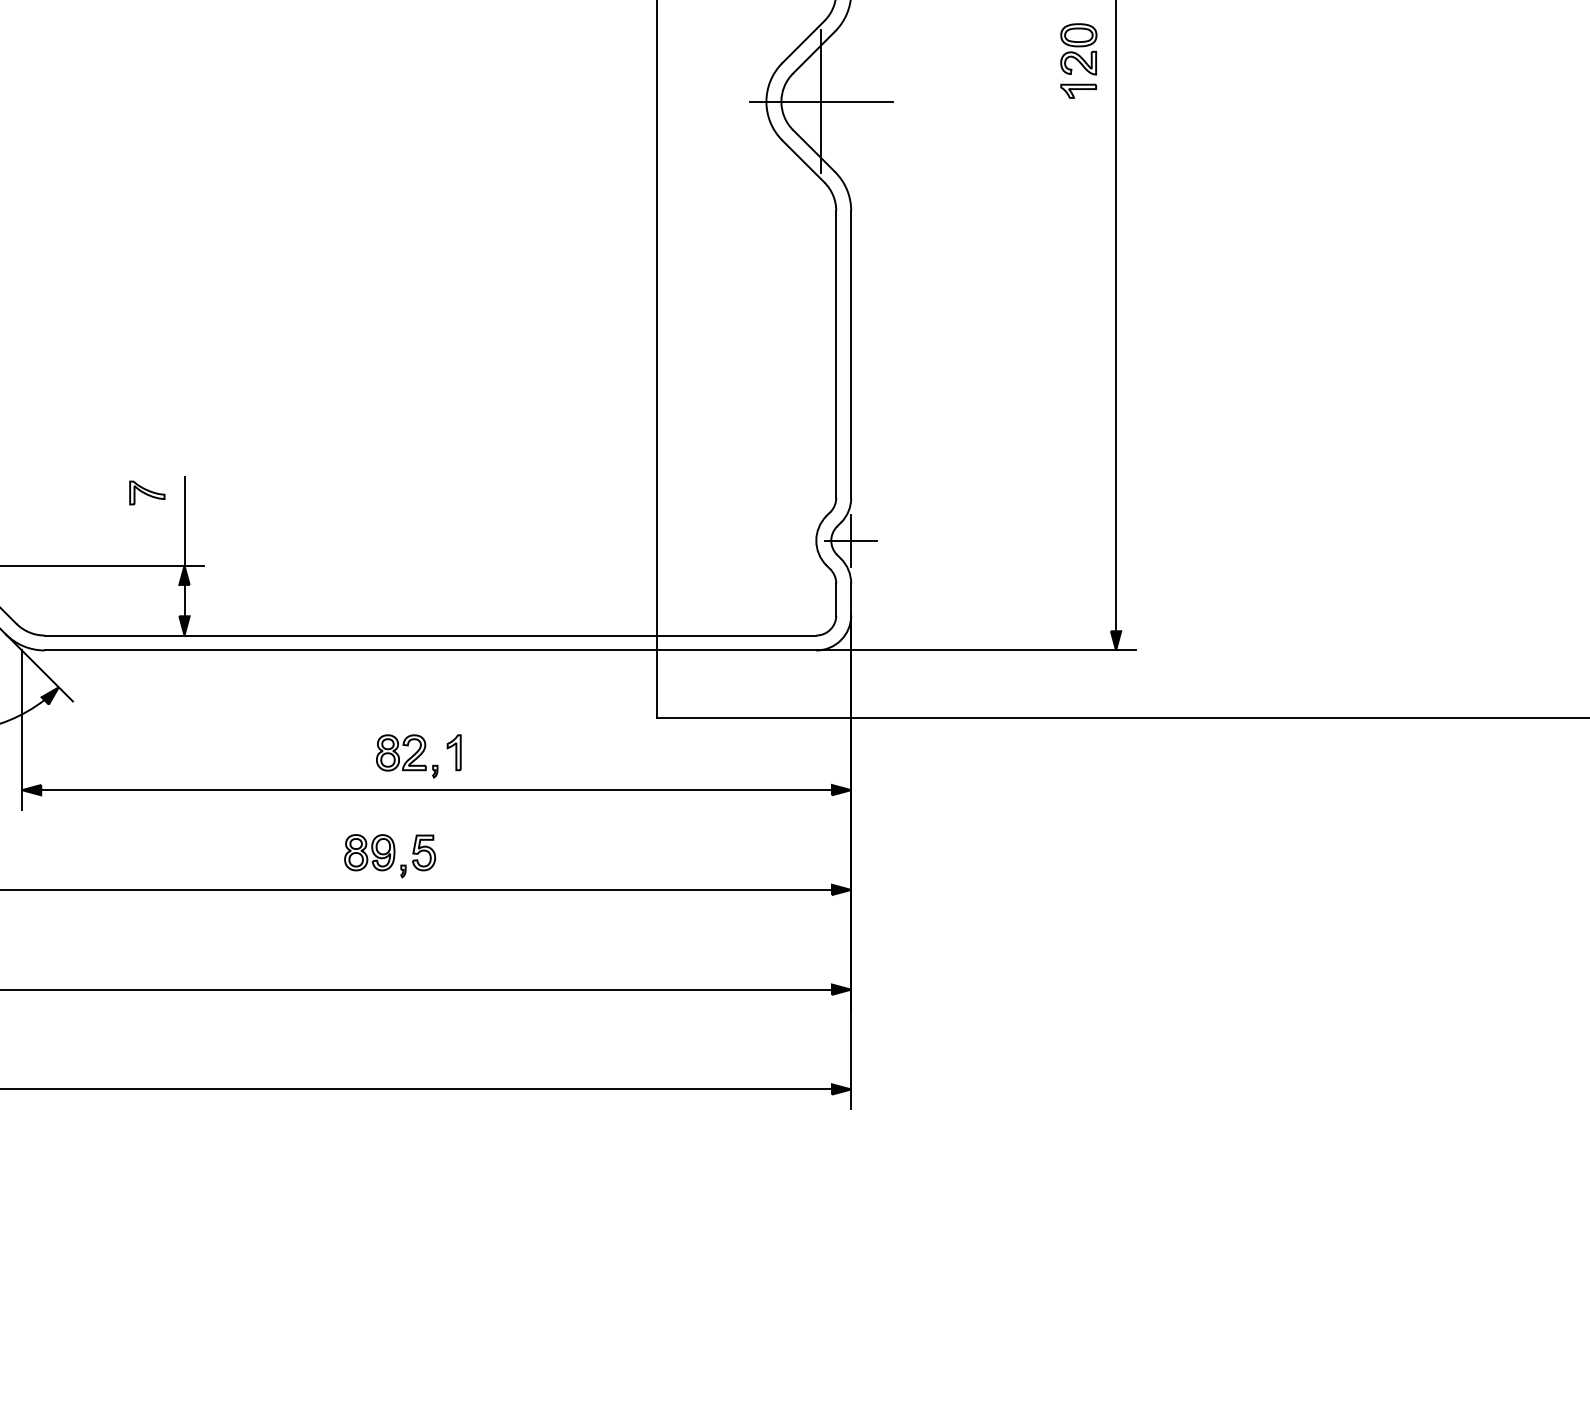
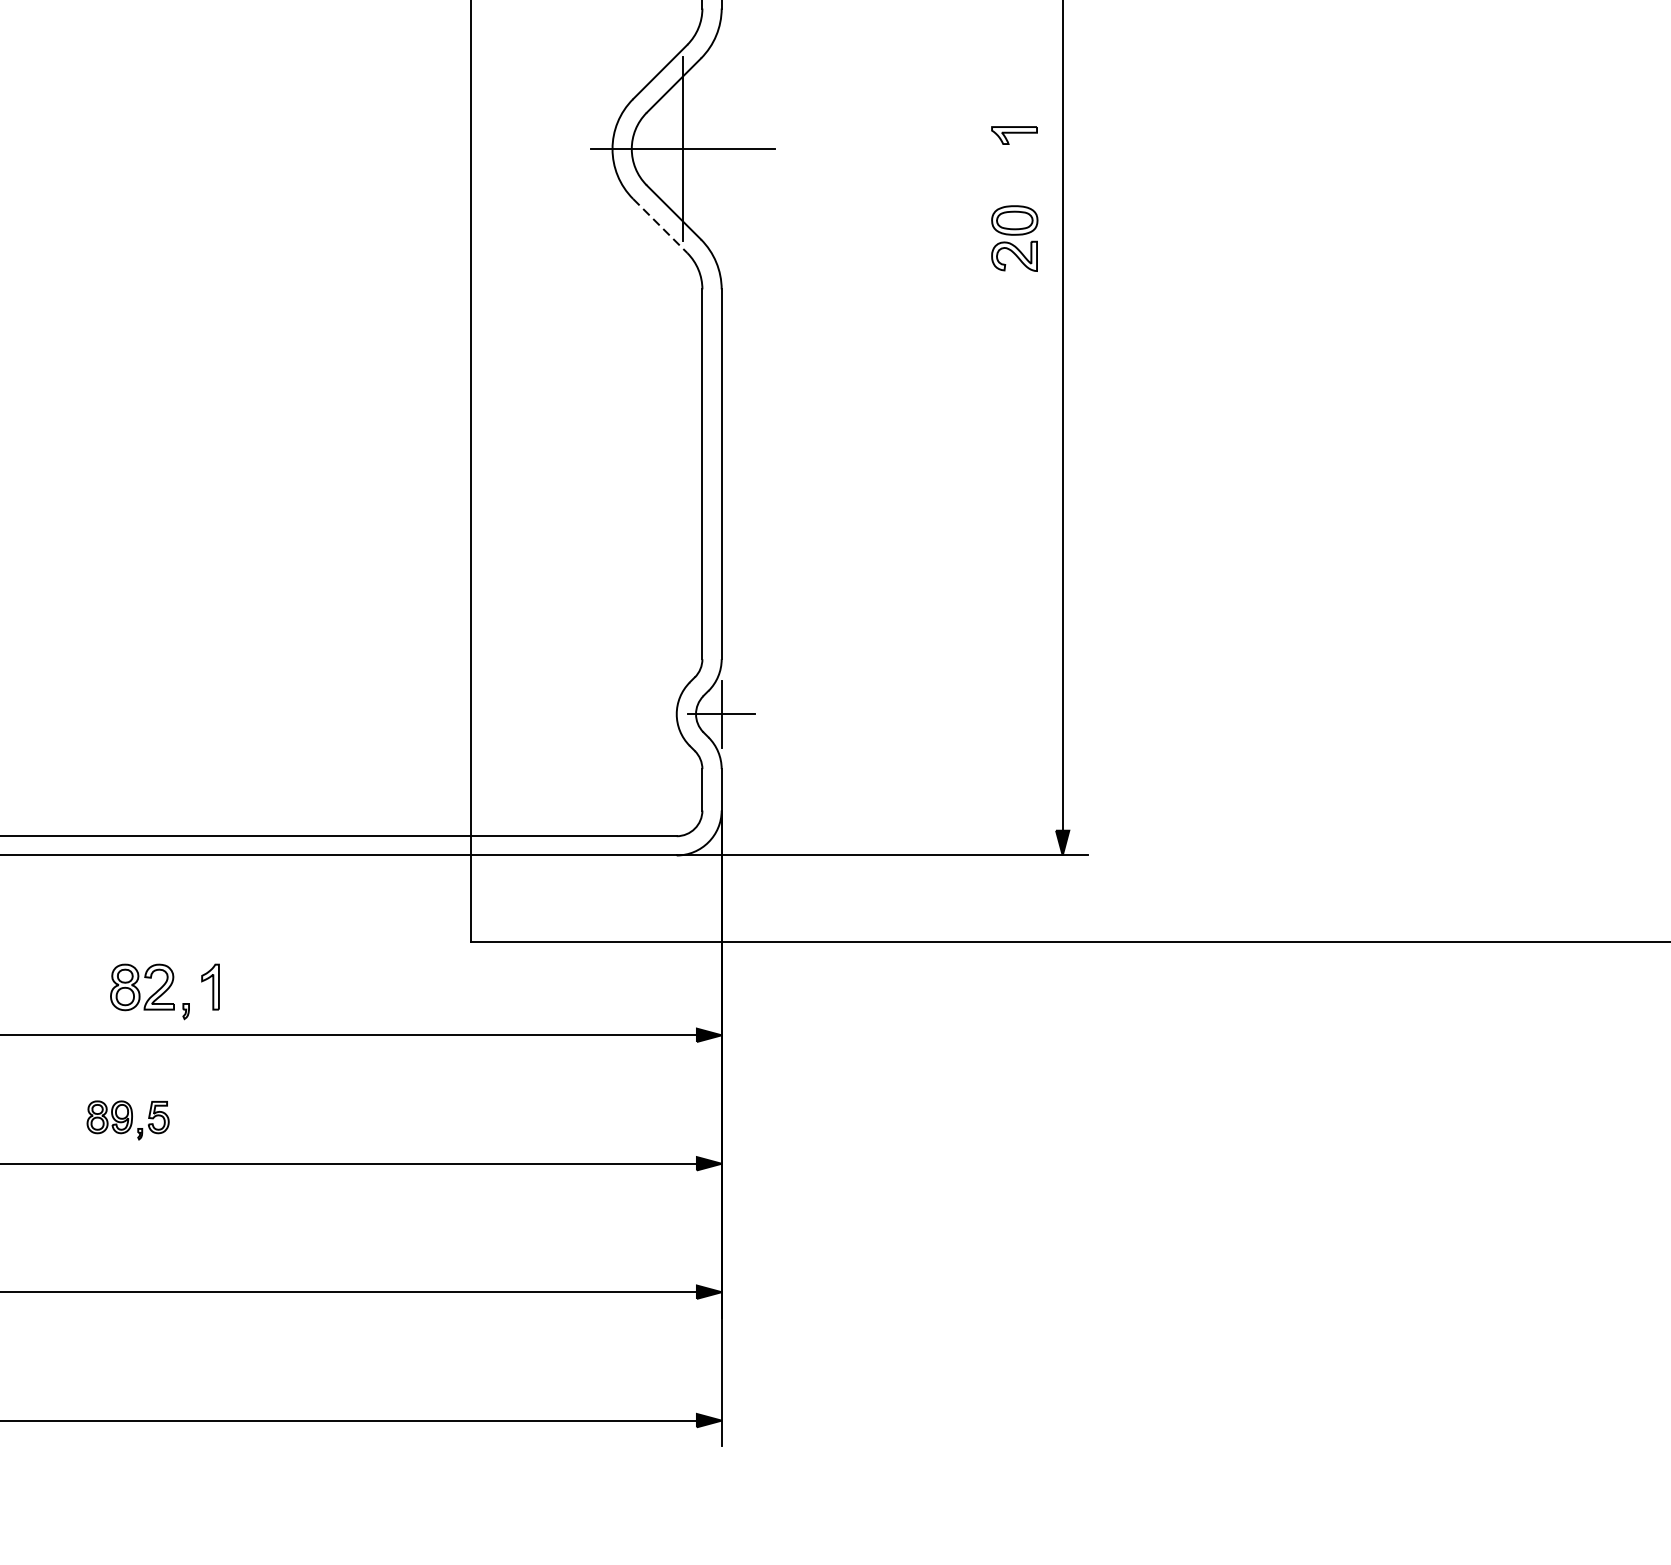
part: (1078, 49) -> (1014, 238), moved
line: (803, 161) -> (660, 225), solid -> dashed
part: (390, 856) -> (128, 1120), size x0.7

